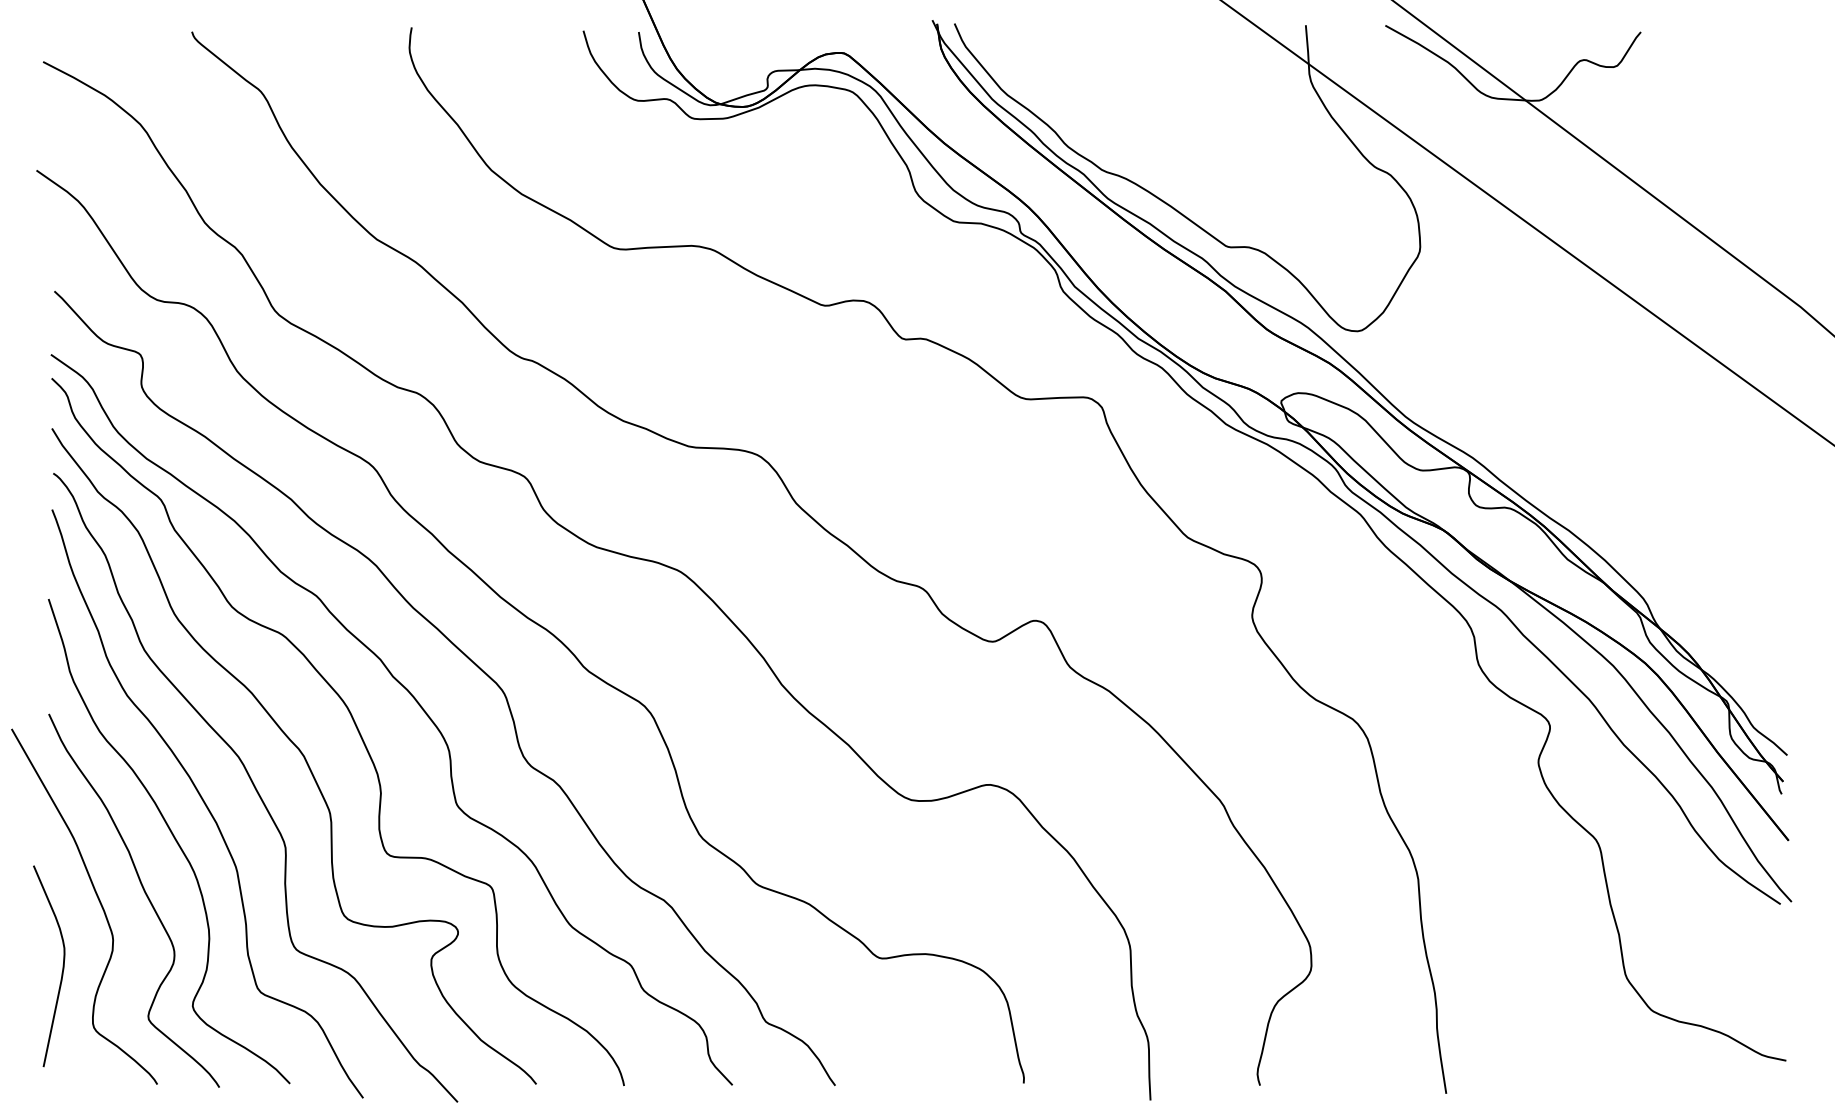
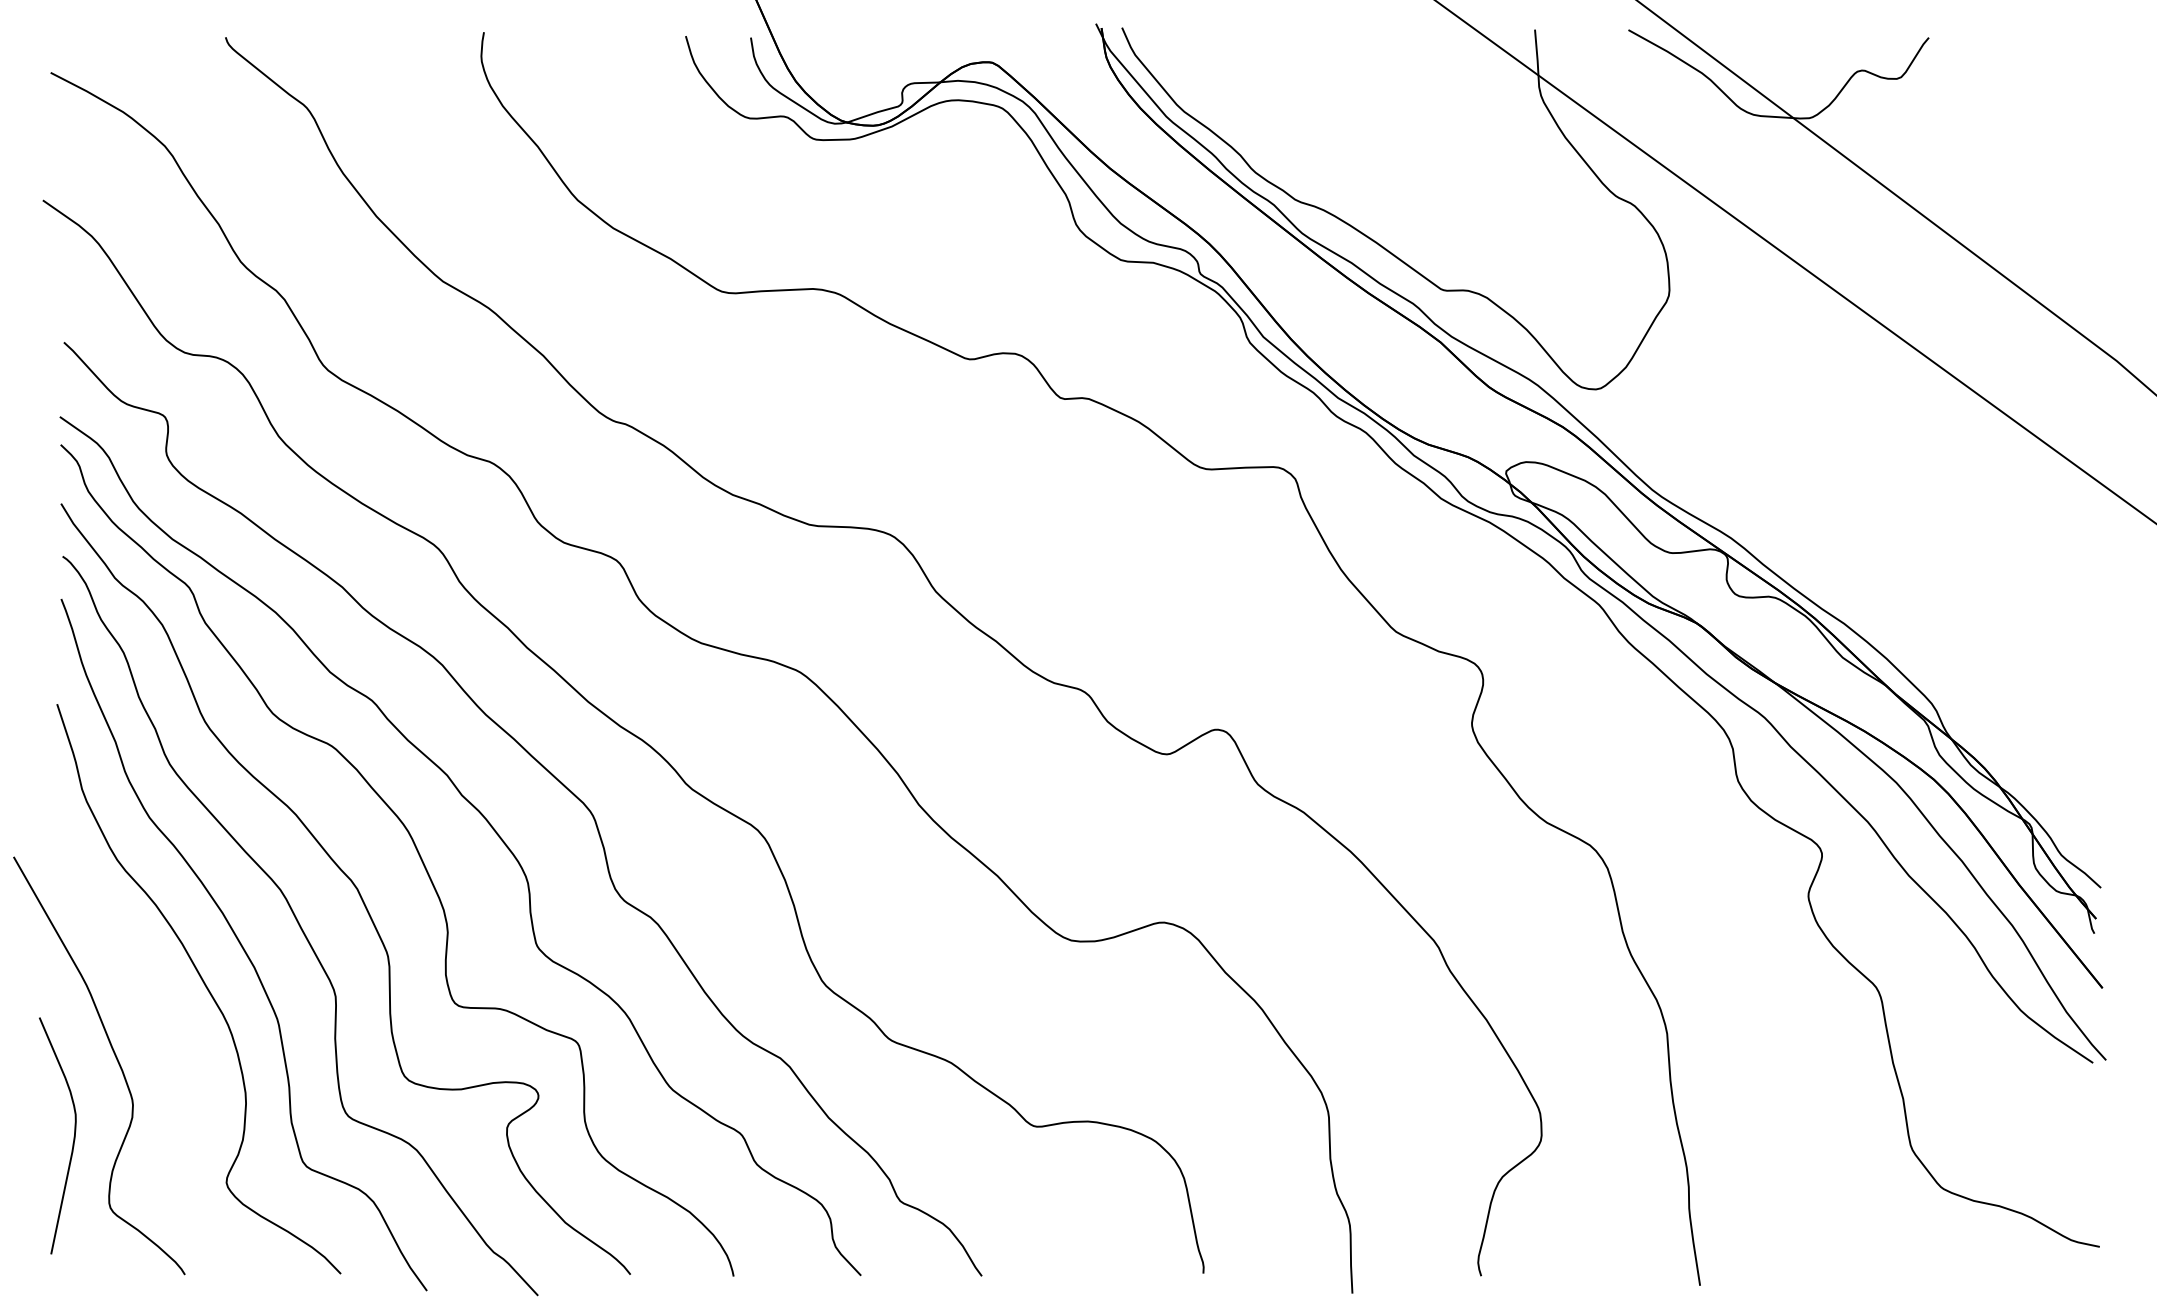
curve: (145, 895) -> (171, 1052), removed

